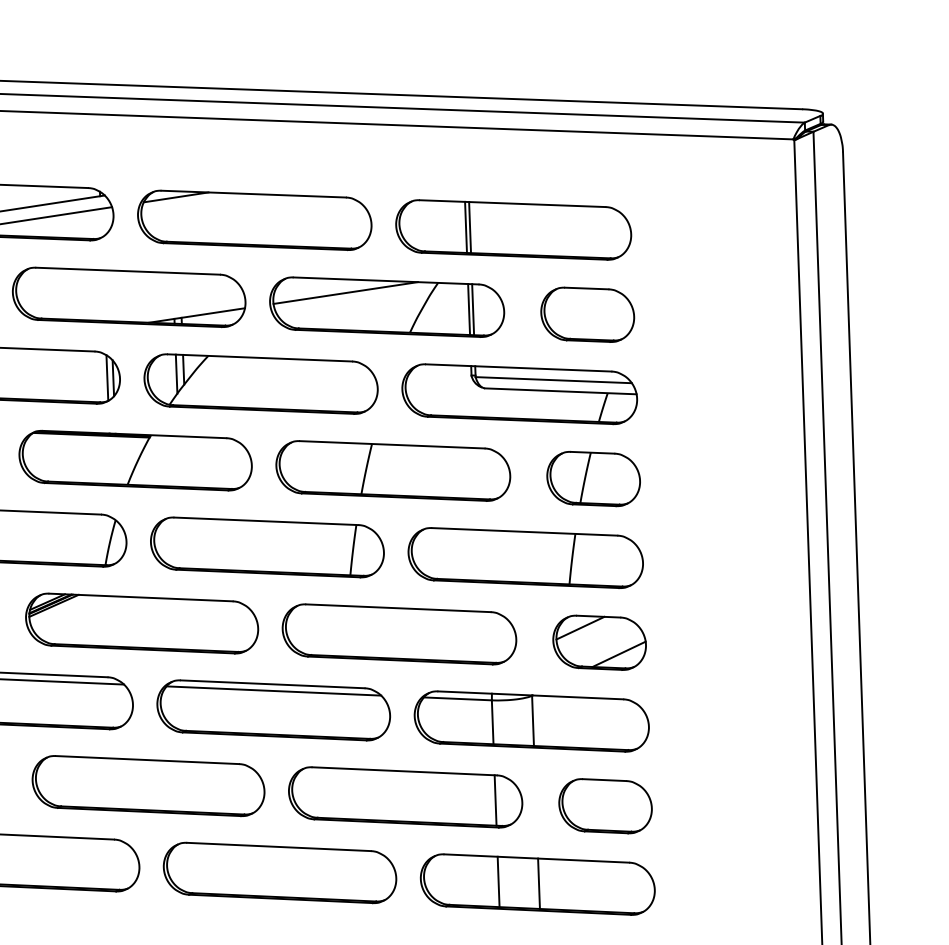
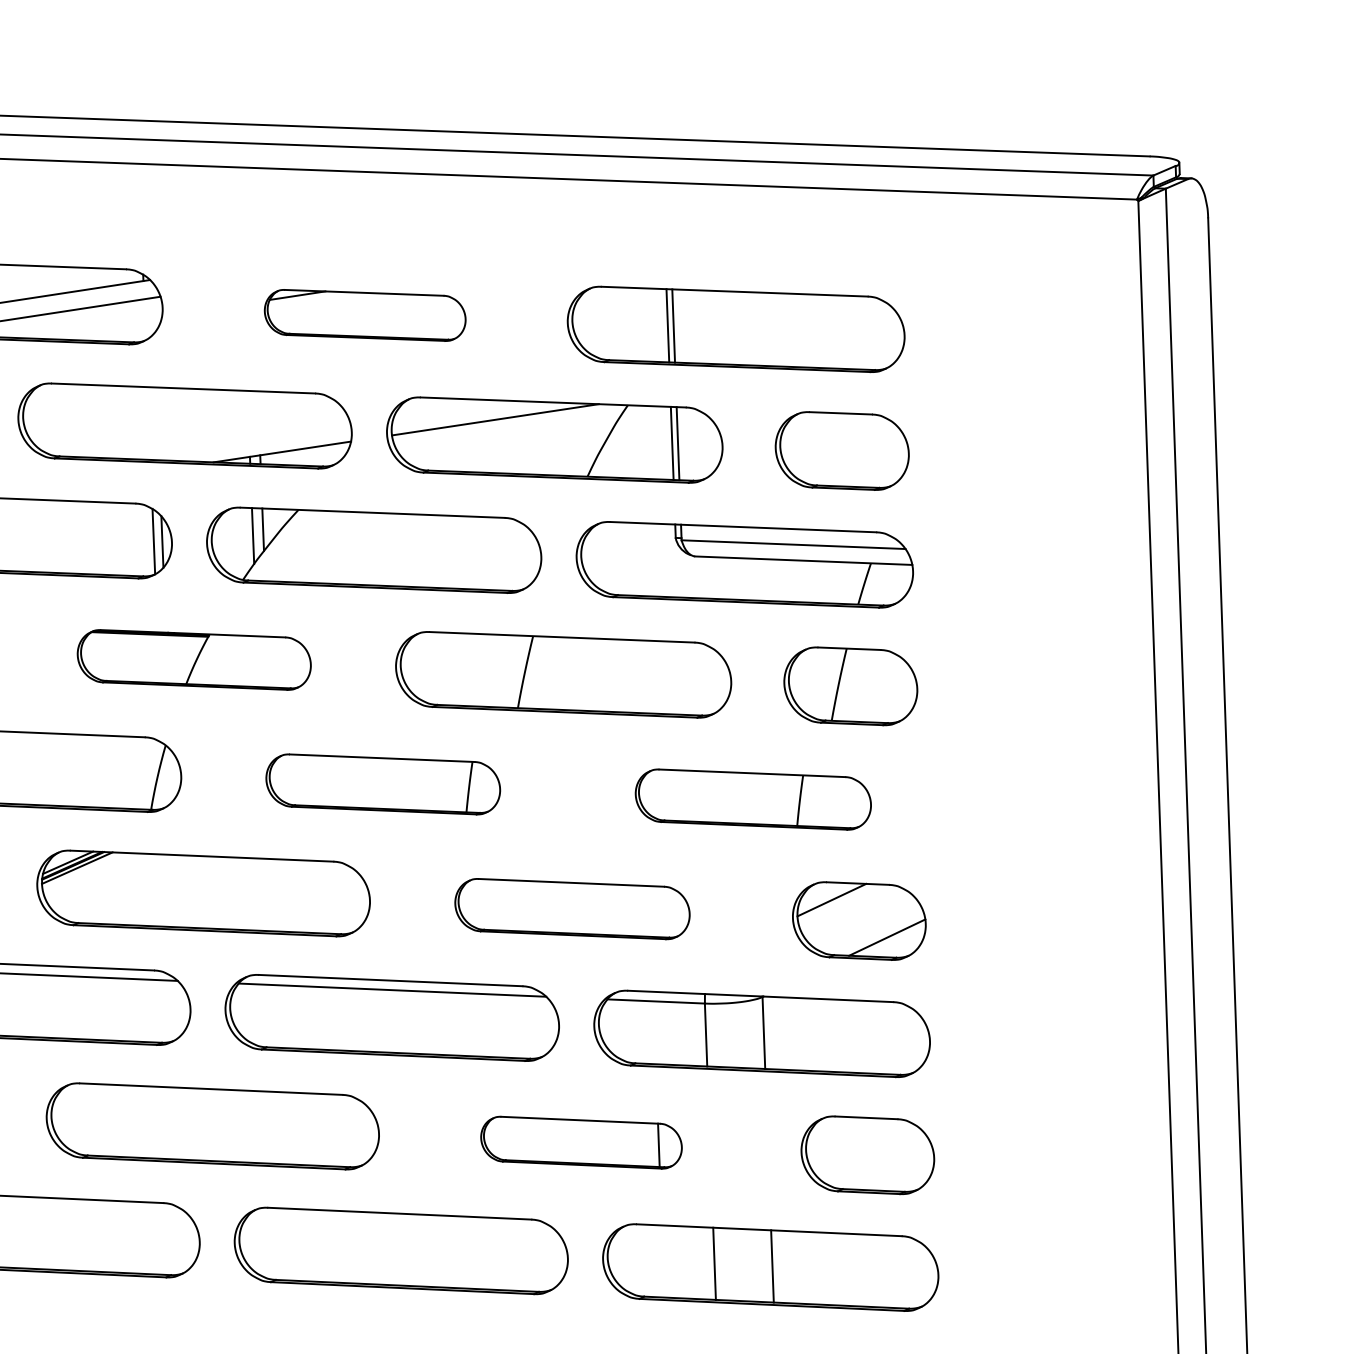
part: (254, 219) -> (364, 314), size x0.6
part: (135, 460) -> (194, 659), size x0.7
part: (267, 547) -> (383, 784), size x0.7
part: (525, 557) -> (753, 798), size x0.7
part: (399, 634) -> (572, 909), size x0.7
part: (405, 797) -> (581, 1142), size x0.6

